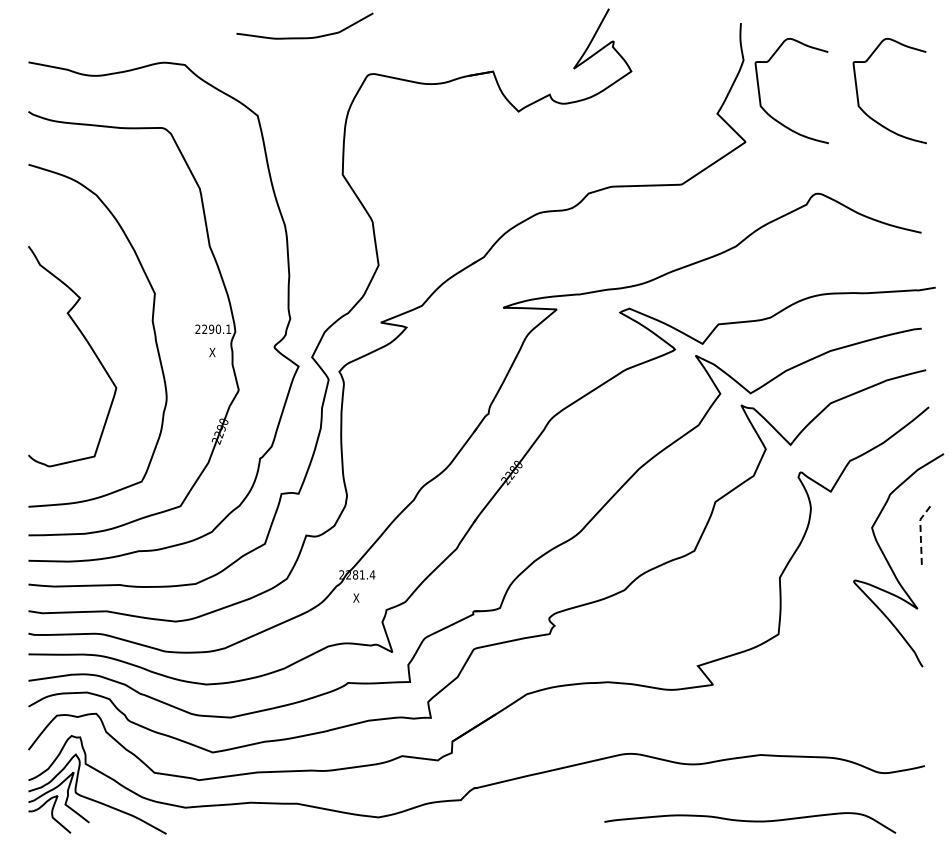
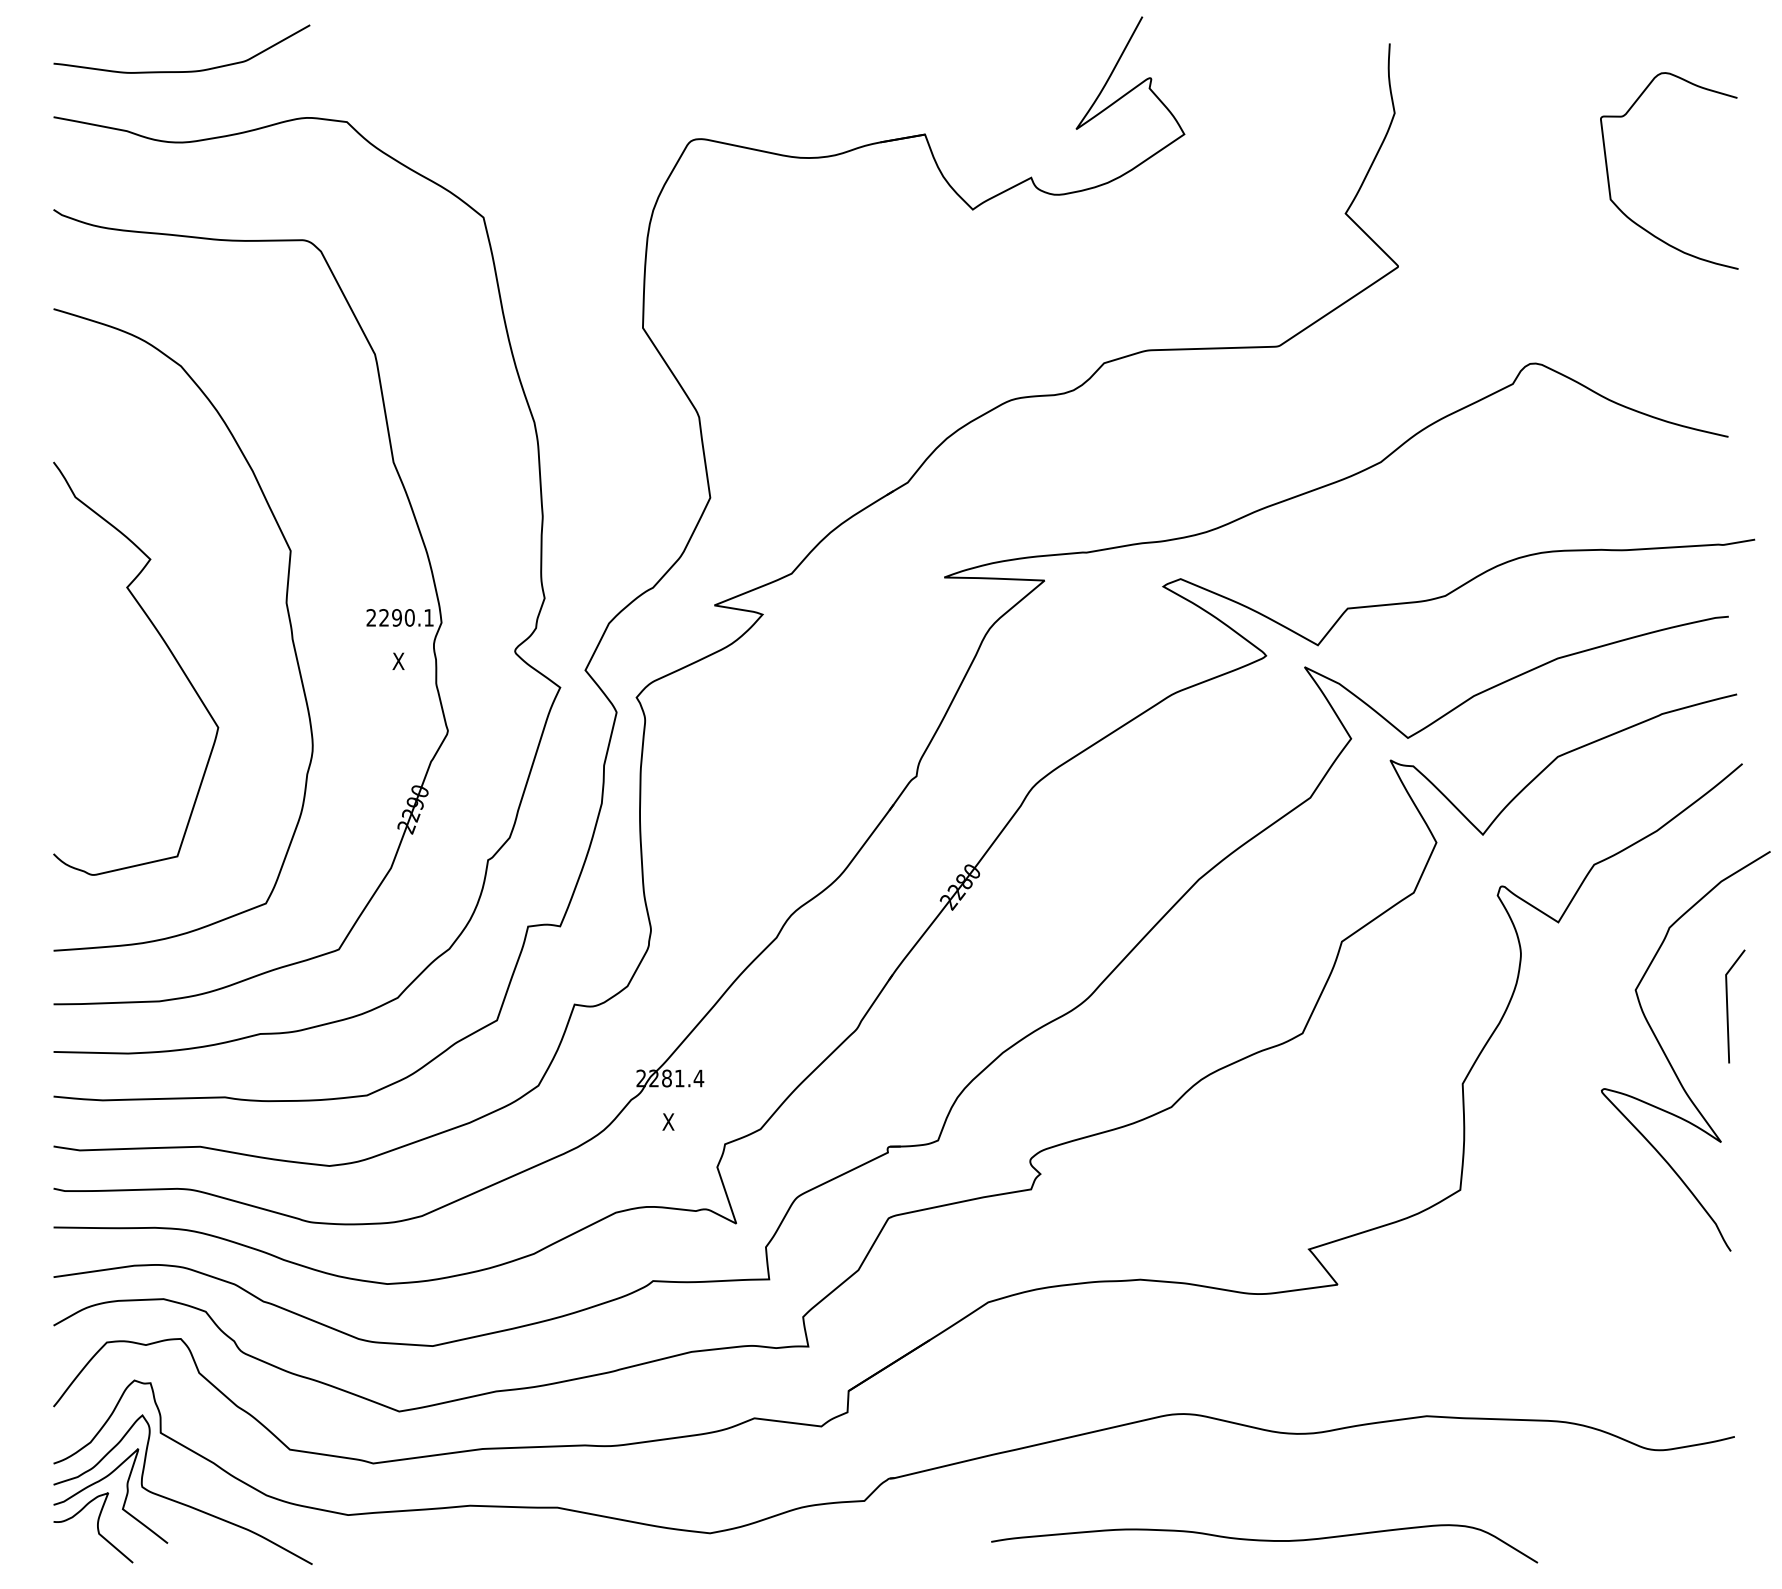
curve: (304, 37) -> (181, 70), moved
curve: (760, 93) -> (1426, 175), removed
line: (920, 534) -> (1726, 1002), dashed -> solid
curve: (750, 822) -> (1265, 1542), moved

